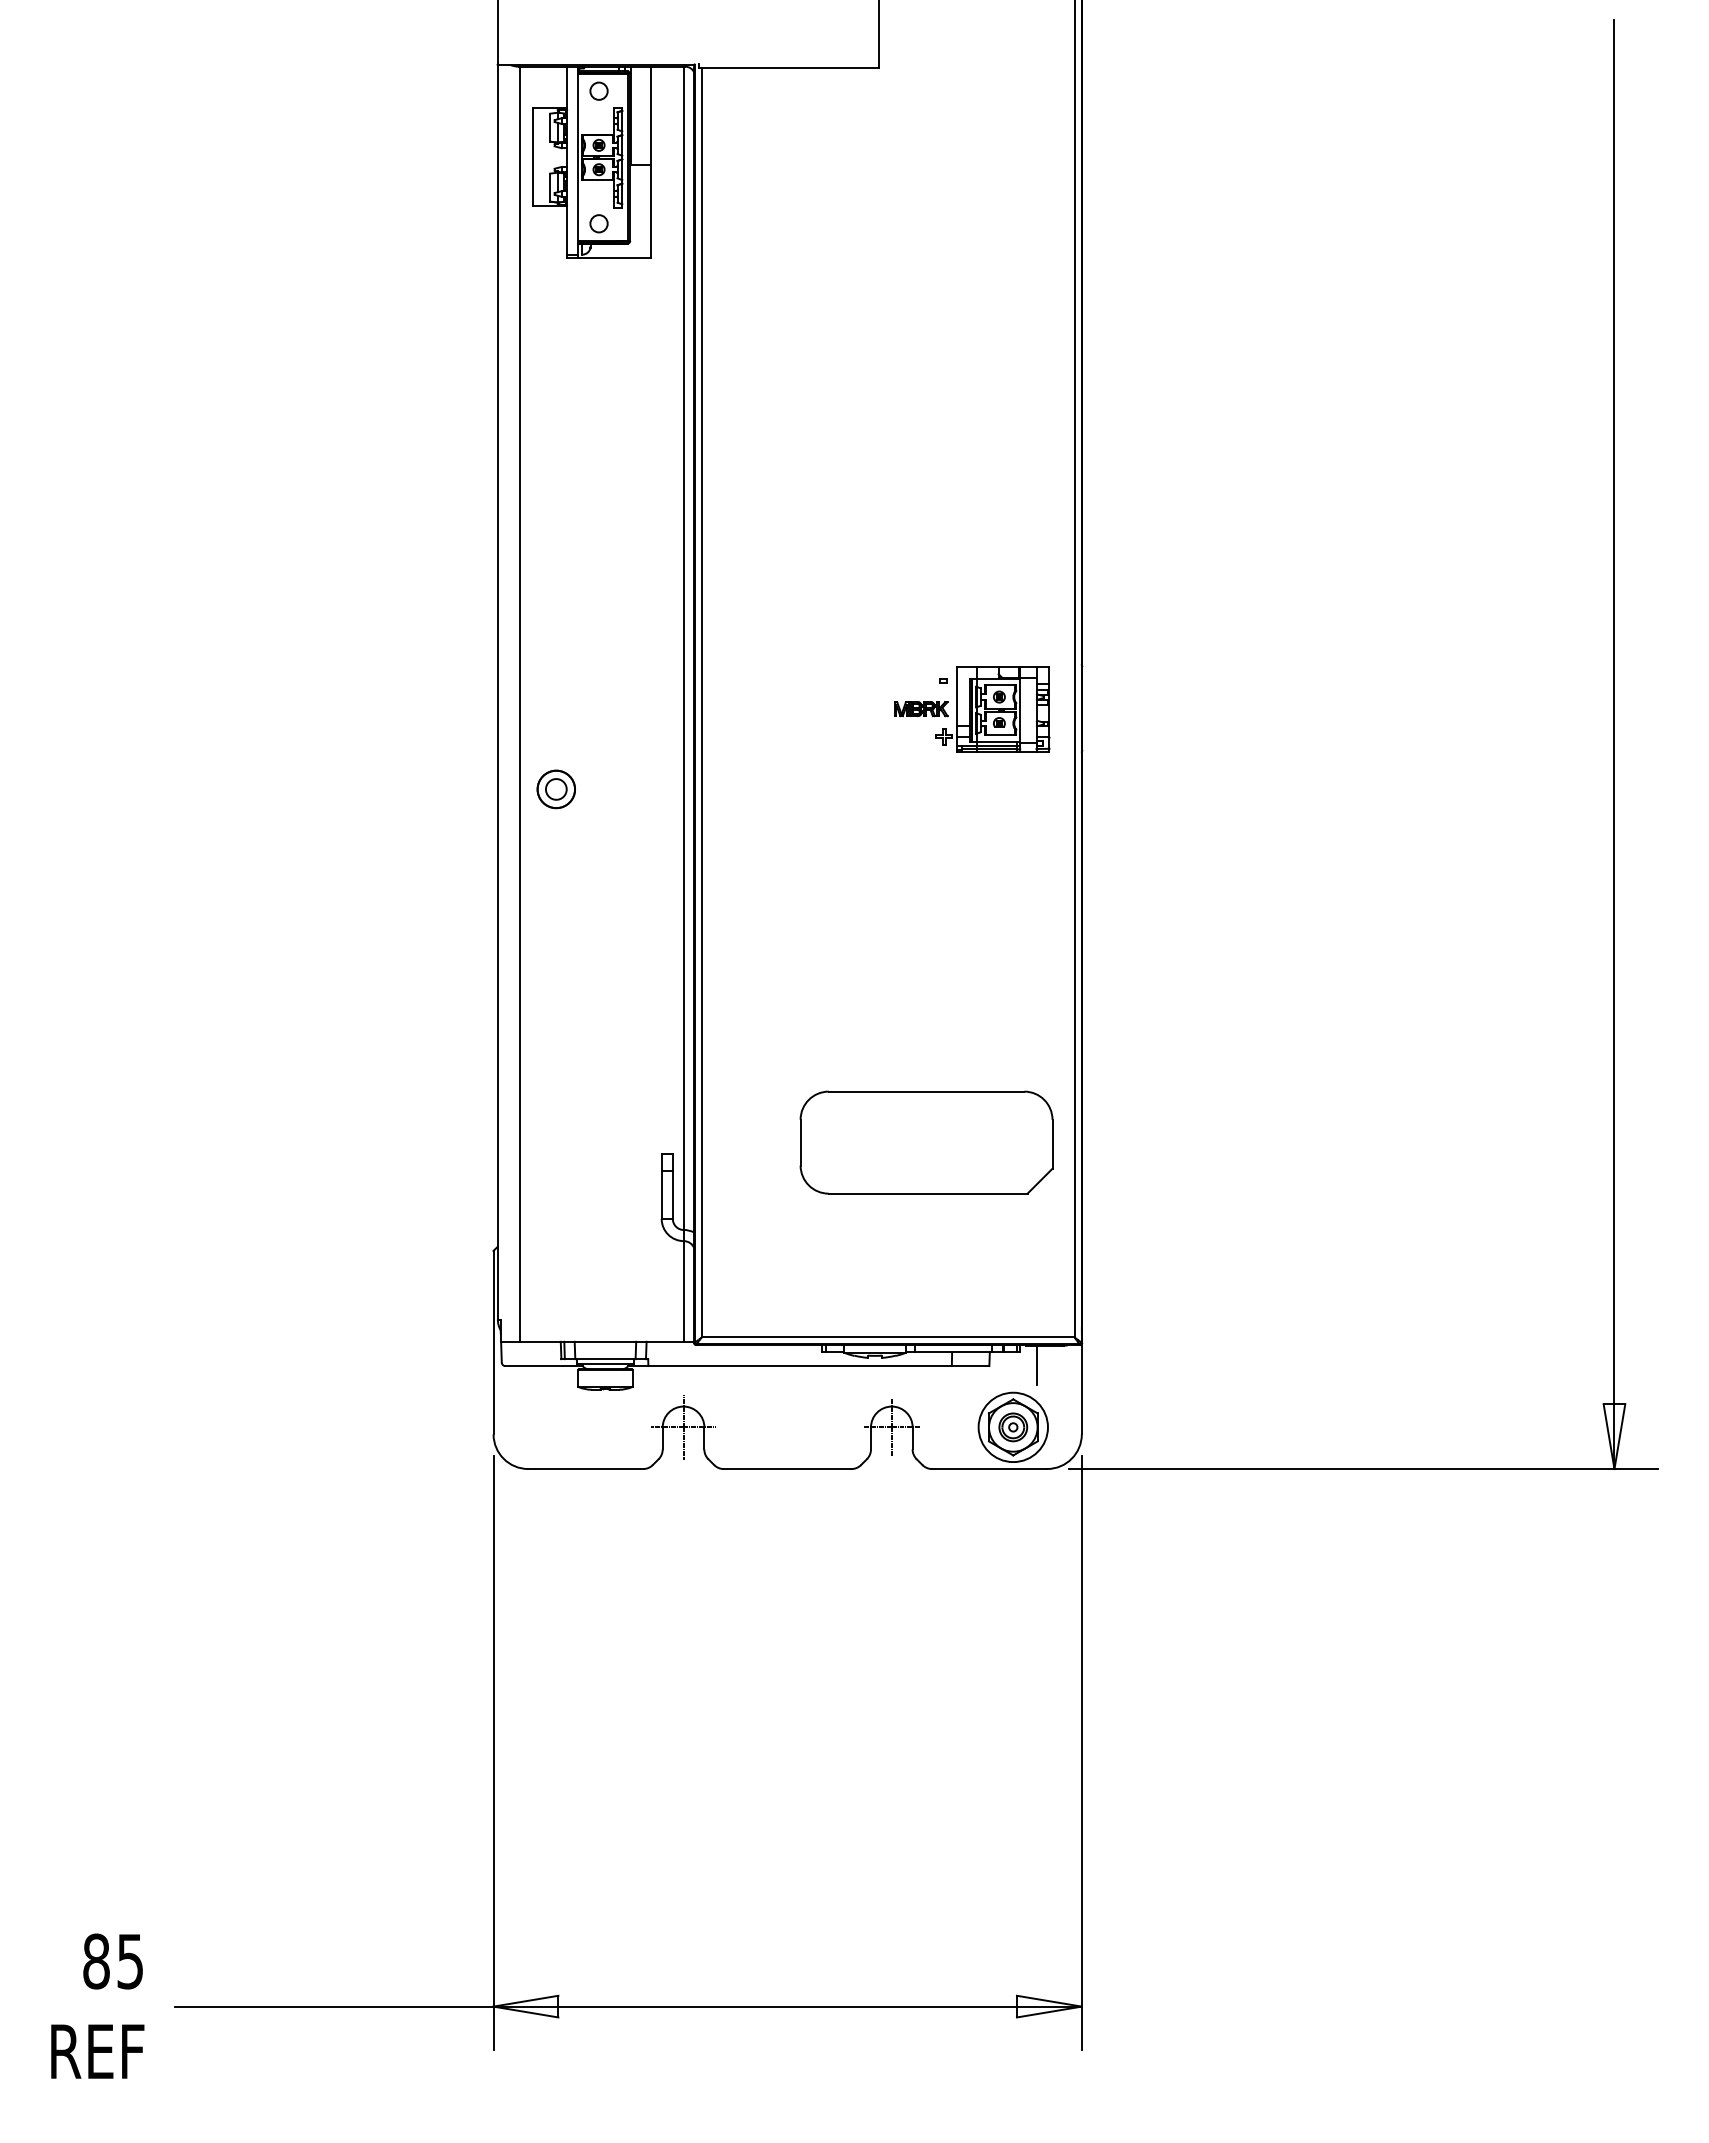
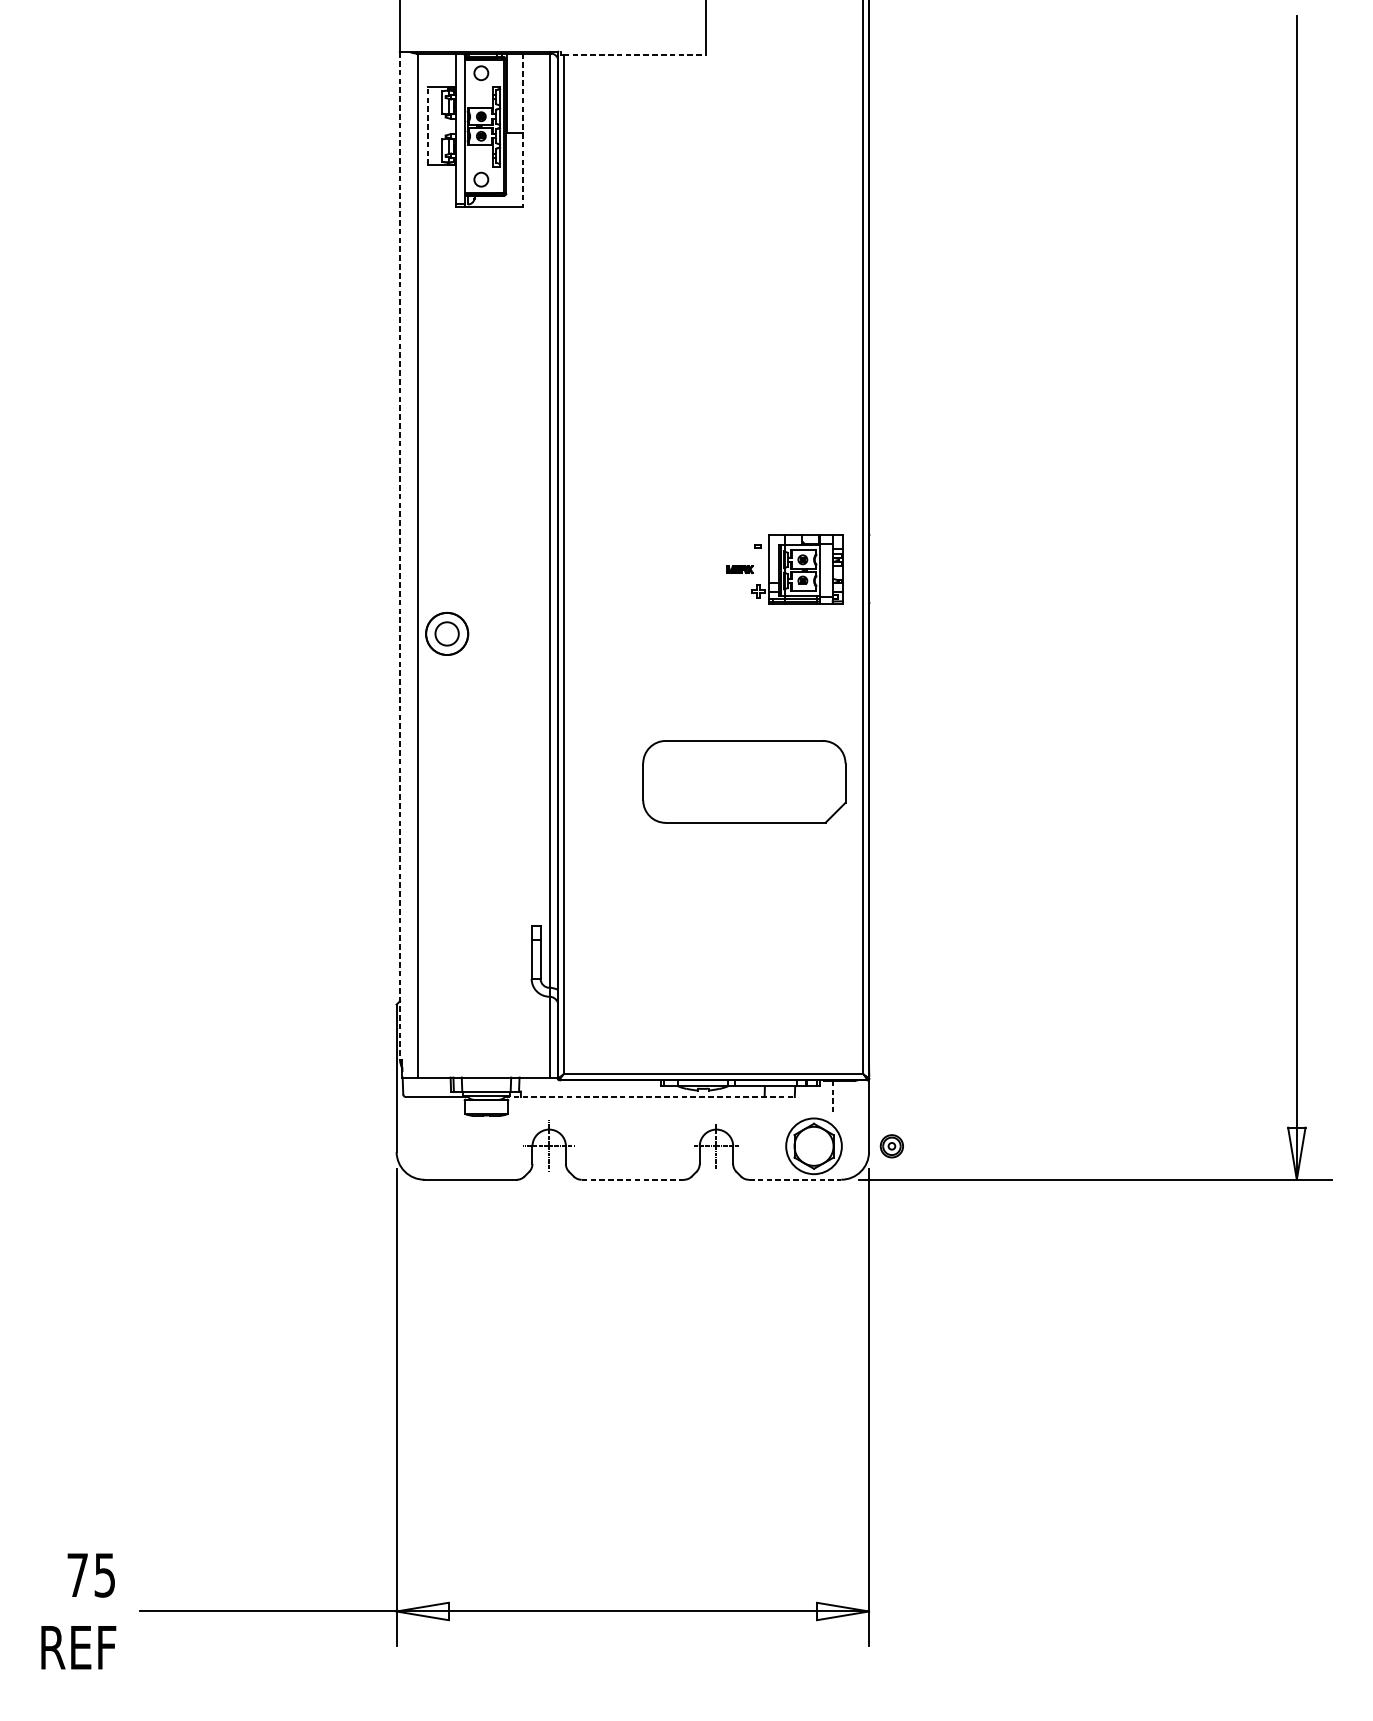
line: (790, 68) -> (635, 54), solid -> dashed
line: (532, 157) -> (427, 126), solid -> dashed
line: (650, 162) -> (522, 130), solid -> dashed
line: (497, 692) -> (399, 556), solid -> dashed
part: (921, 709) -> (740, 569), size x0.6
part: (555, 789) -> (446, 634), size x1.4
part: (926, 1142) -> (744, 781), moved
line: (1036, 1365) -> (832, 1096), solid -> dashed
line: (808, 1366) -> (649, 1097), solid -> dashed
part: (1013, 1427) -> (892, 1146), moved
line: (787, 1469) -> (632, 1180), solid -> dashed
line: (990, 1469) -> (795, 1180), solid -> dashed
text: (96, 1961) -> (77, 1575), 85 -> 75

